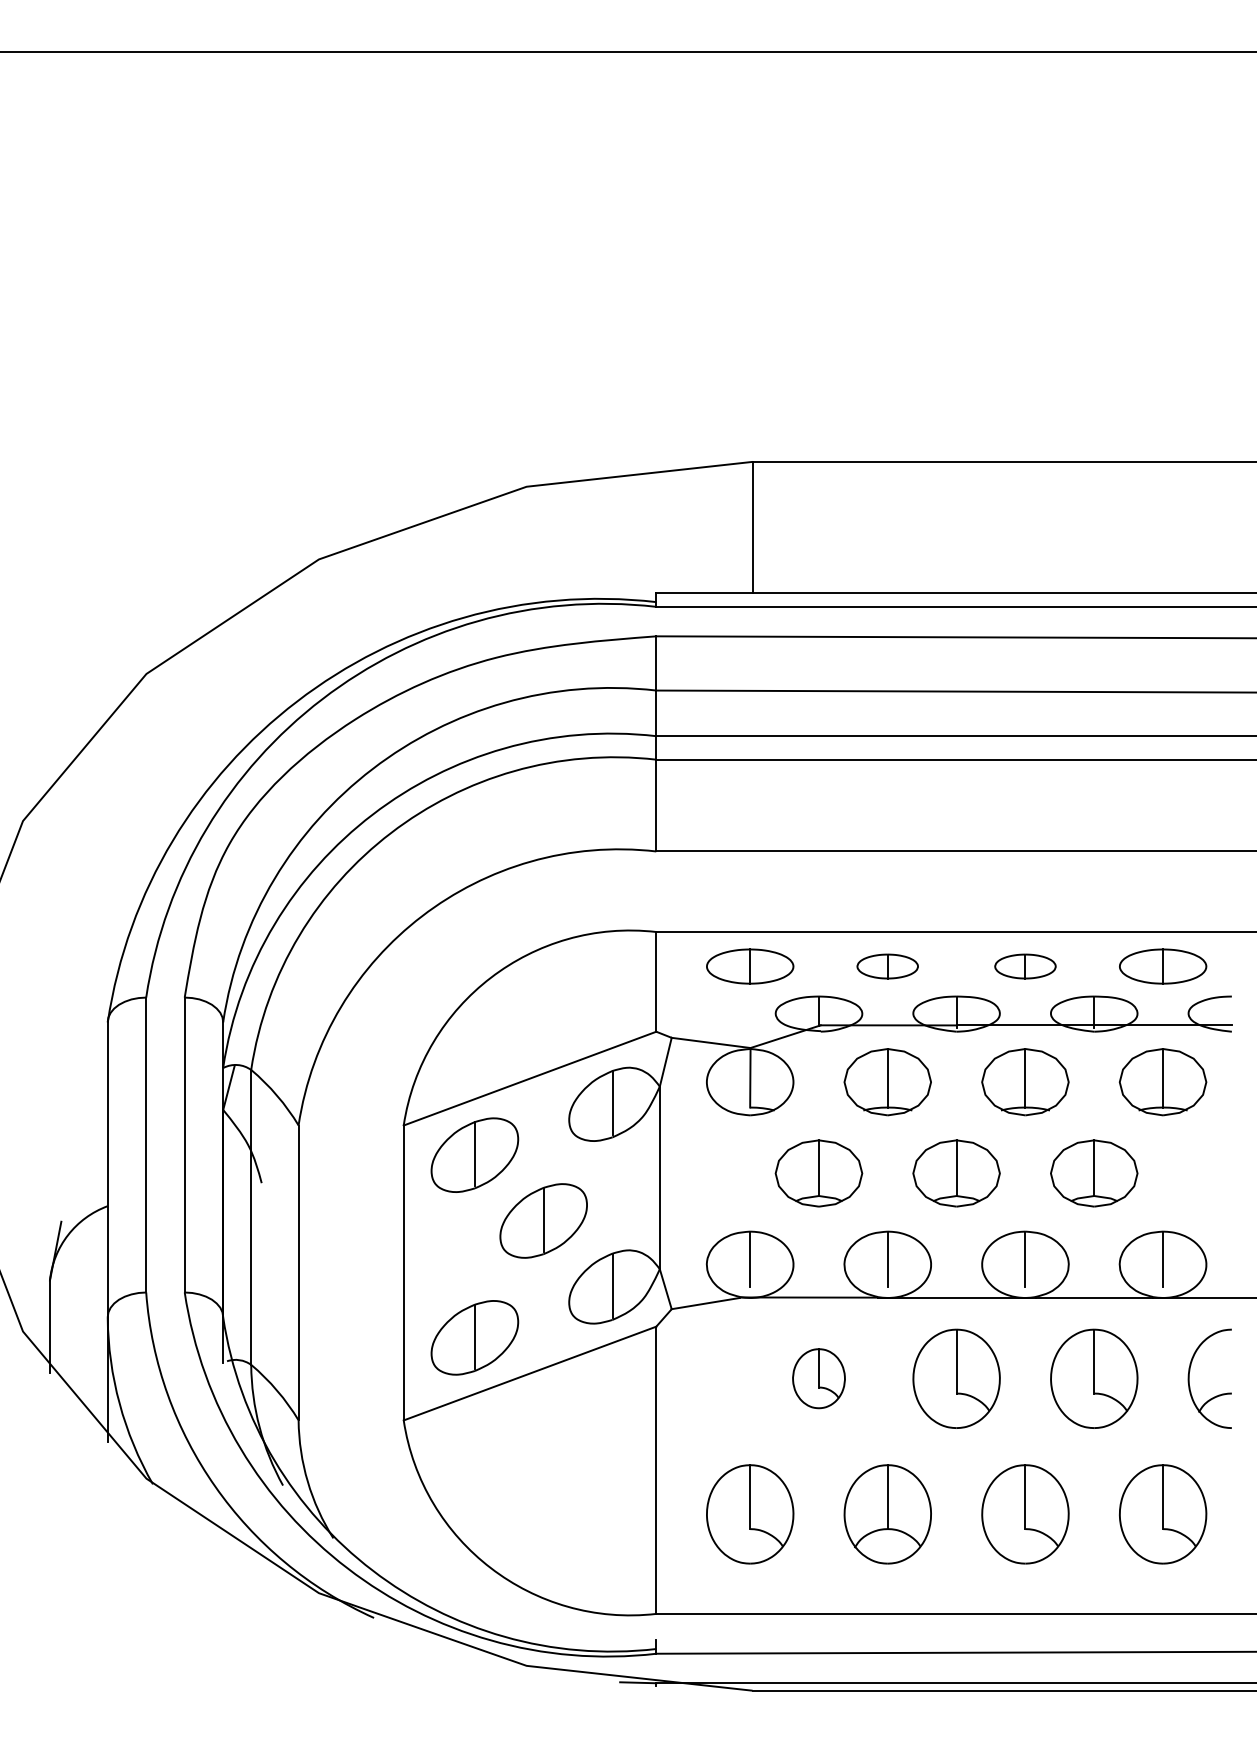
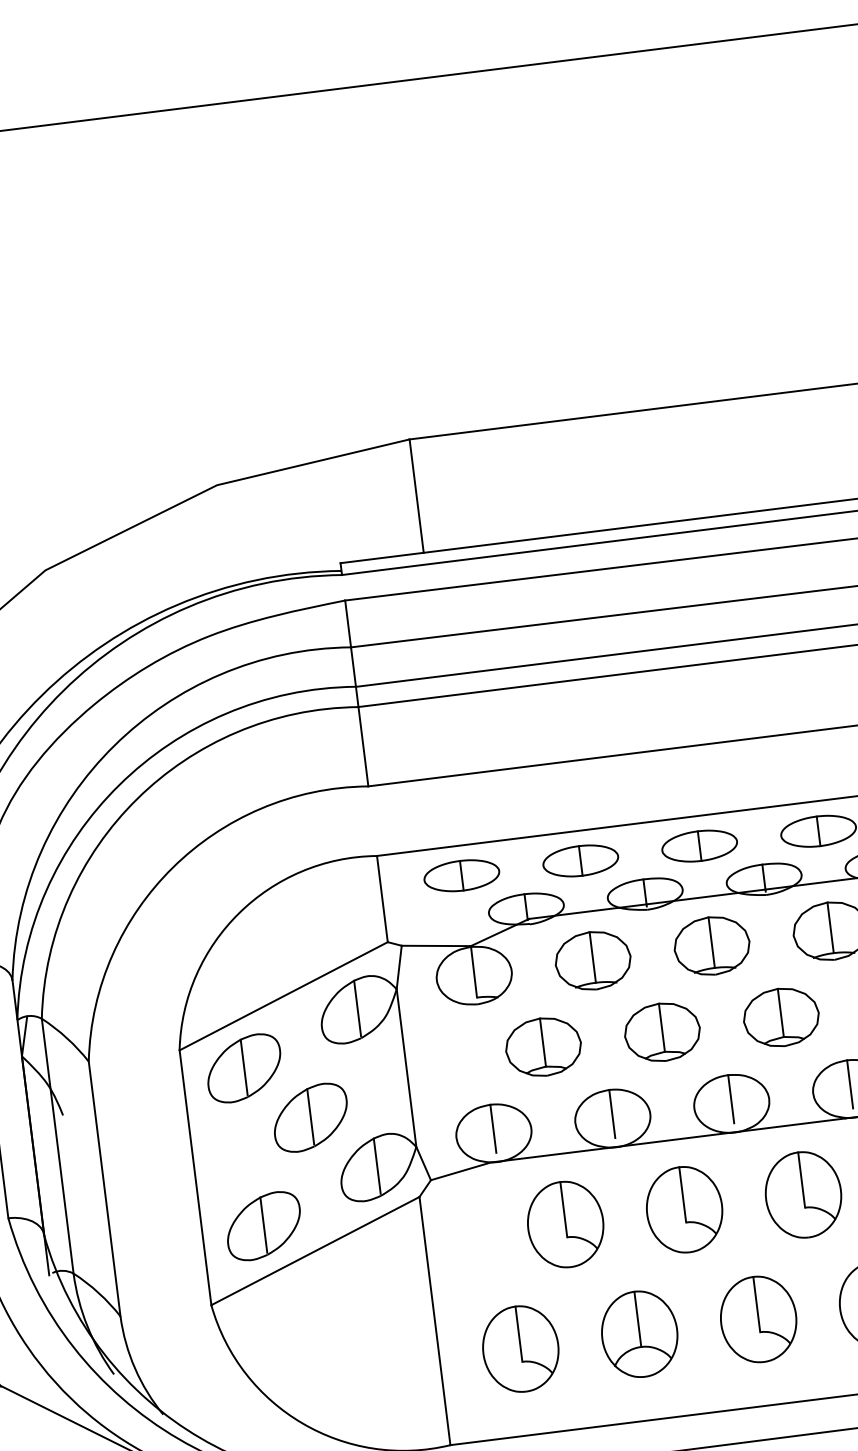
part: (887, 966) -> (580, 860), size x1.43
part: (1025, 966) -> (699, 846), size x1.43
part: (818, 1378) -> (565, 1224), size x1.67

